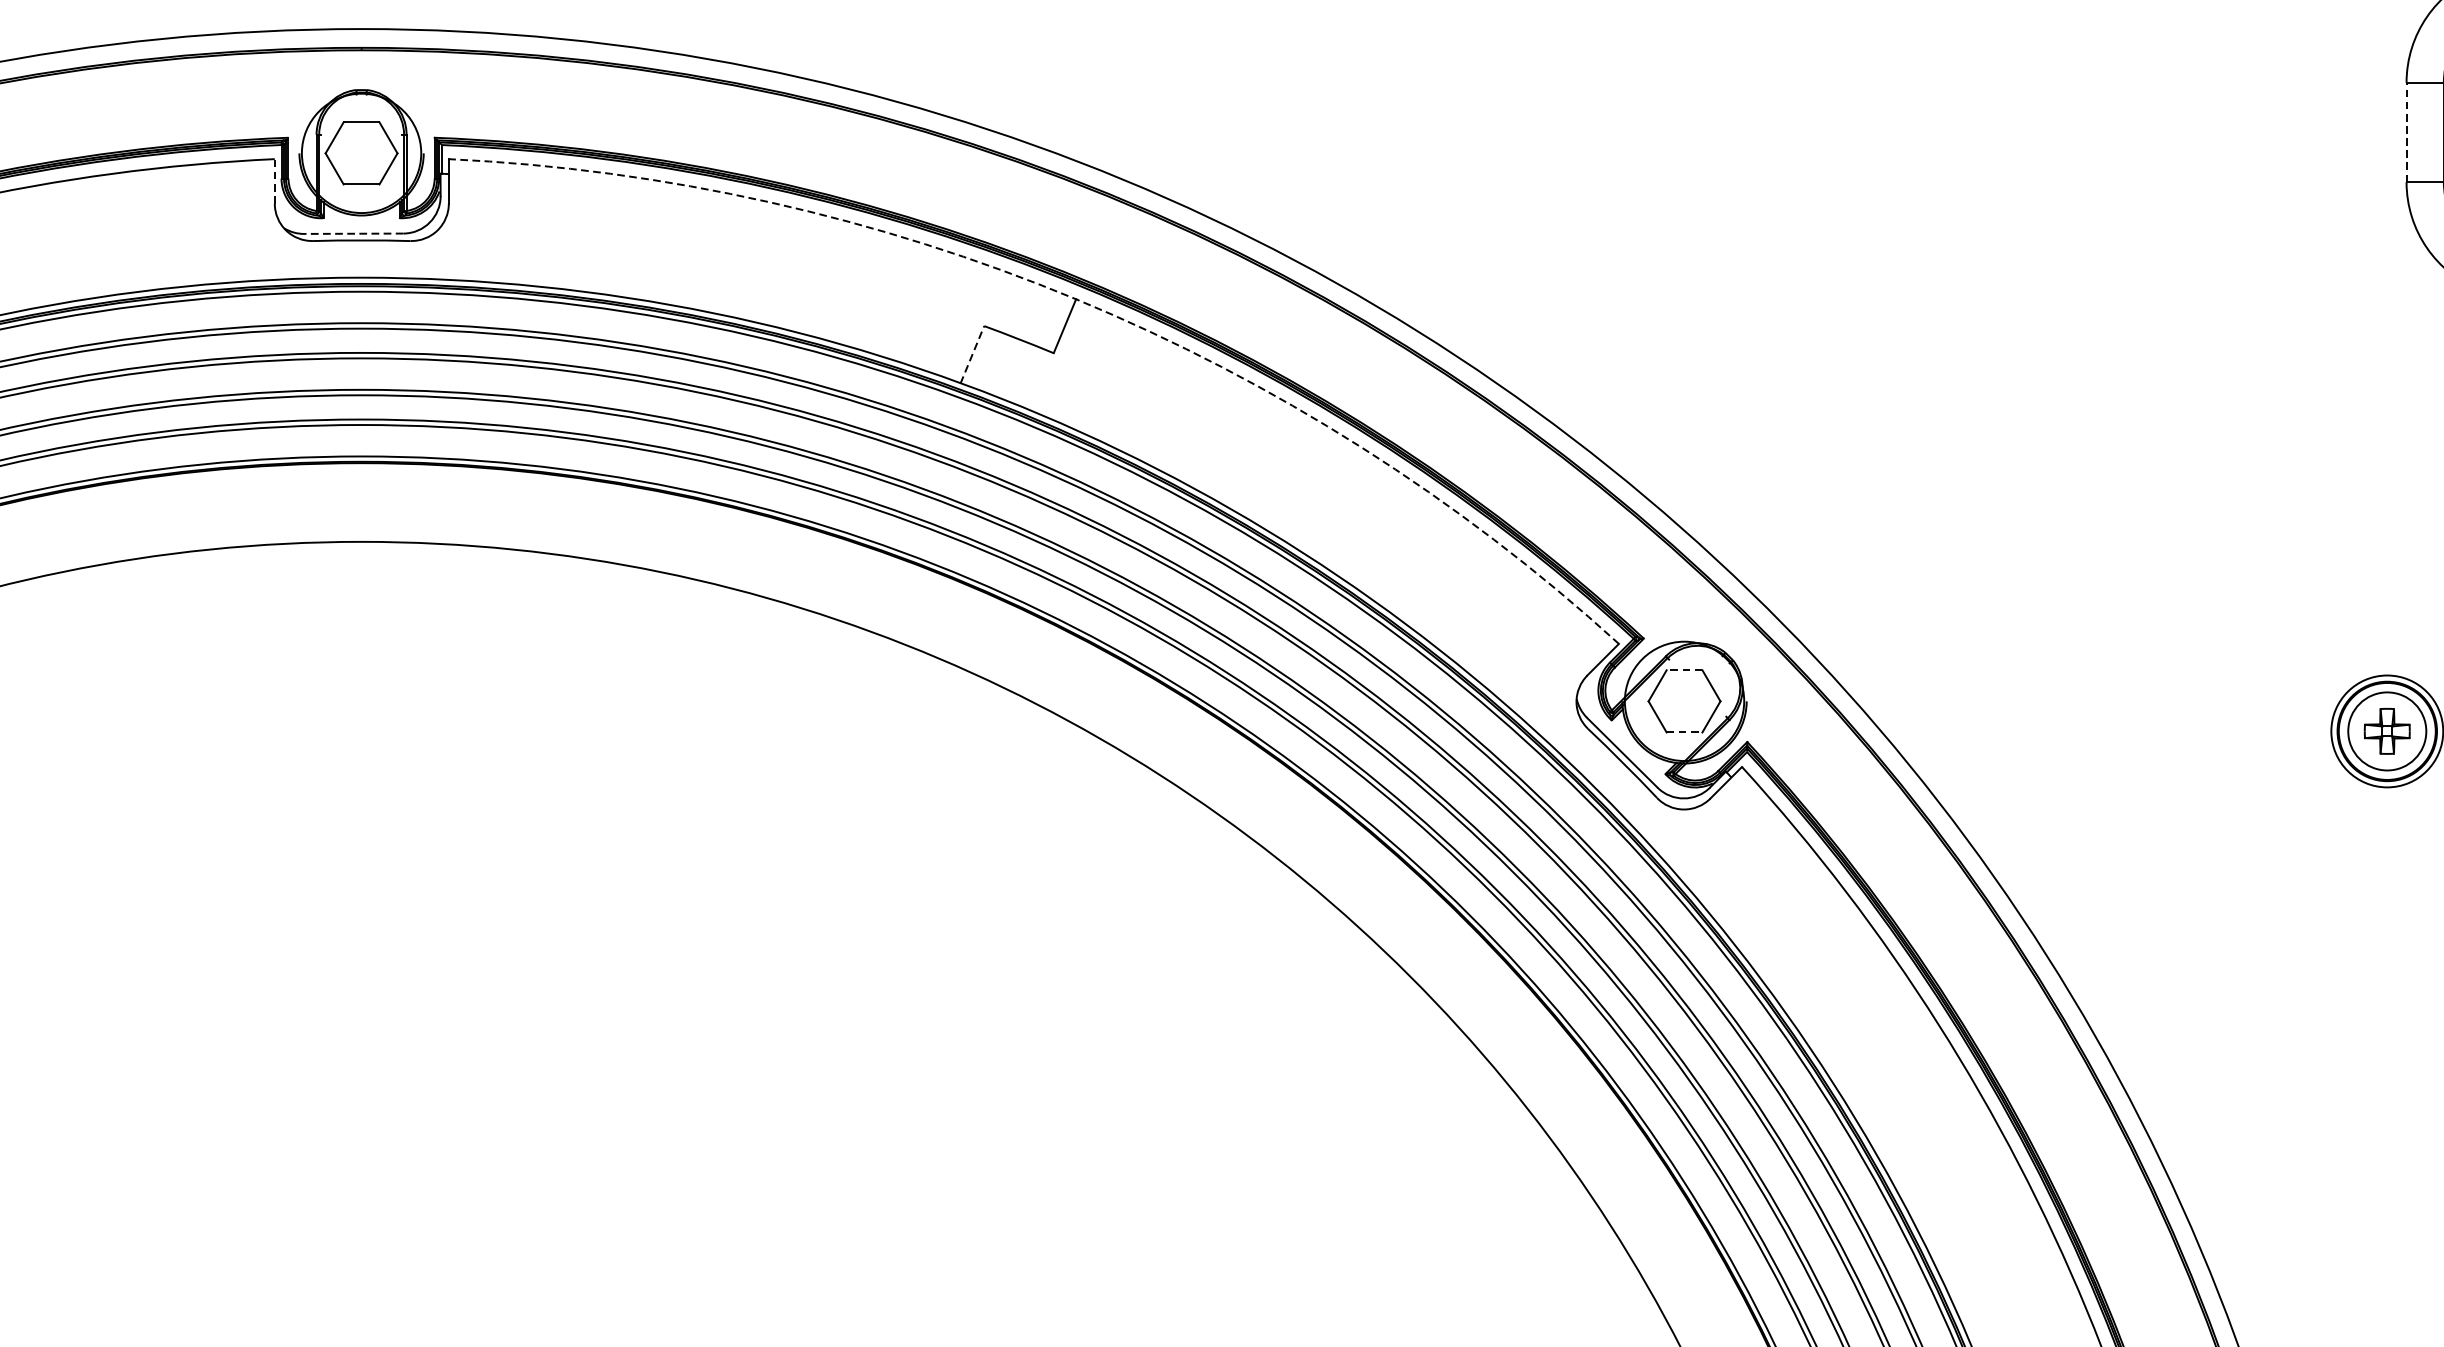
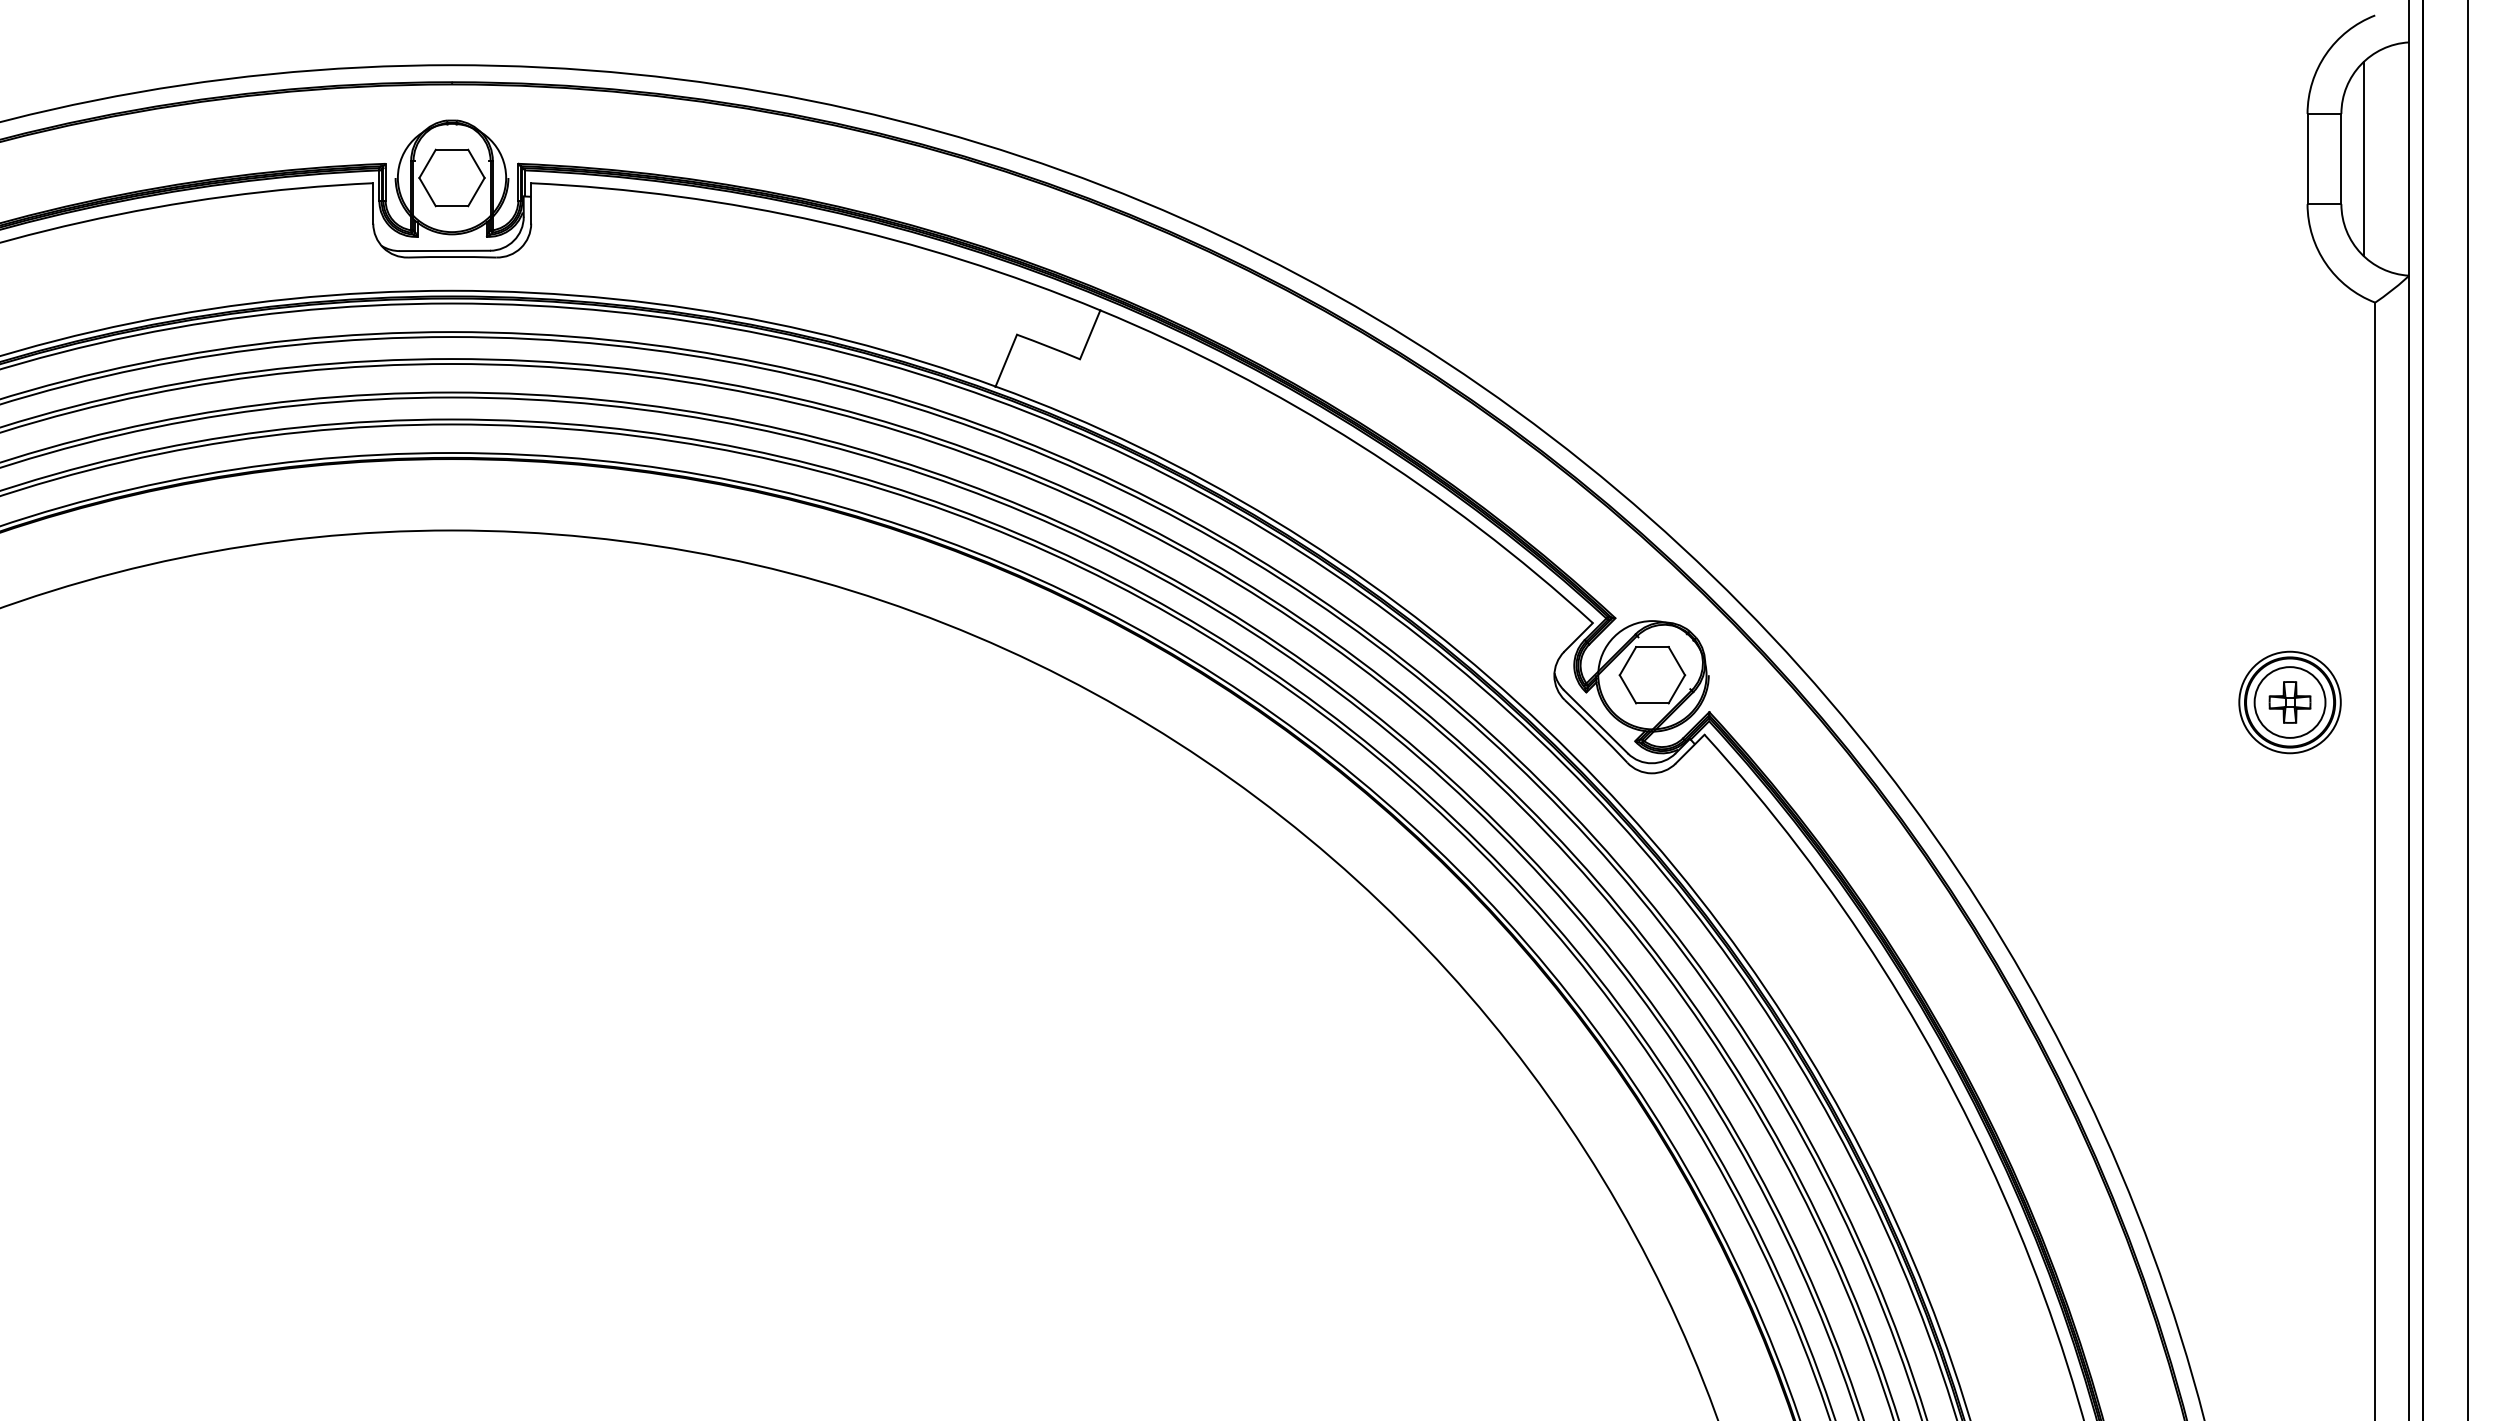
line: (2406, 131) -> (2307, 158), dashed -> solid
line: (275, 180) -> (373, 202), dashed -> solid
line: (353, 233) -> (444, 250), dashed -> solid
arc: (1076, 299) -> (1100, 310), dashed -> solid
line: (972, 354) -> (1006, 360), dashed -> solid
line: (1683, 670) -> (1651, 647), dashed -> solid
line: (1684, 732) -> (1652, 703), dashed -> solid

